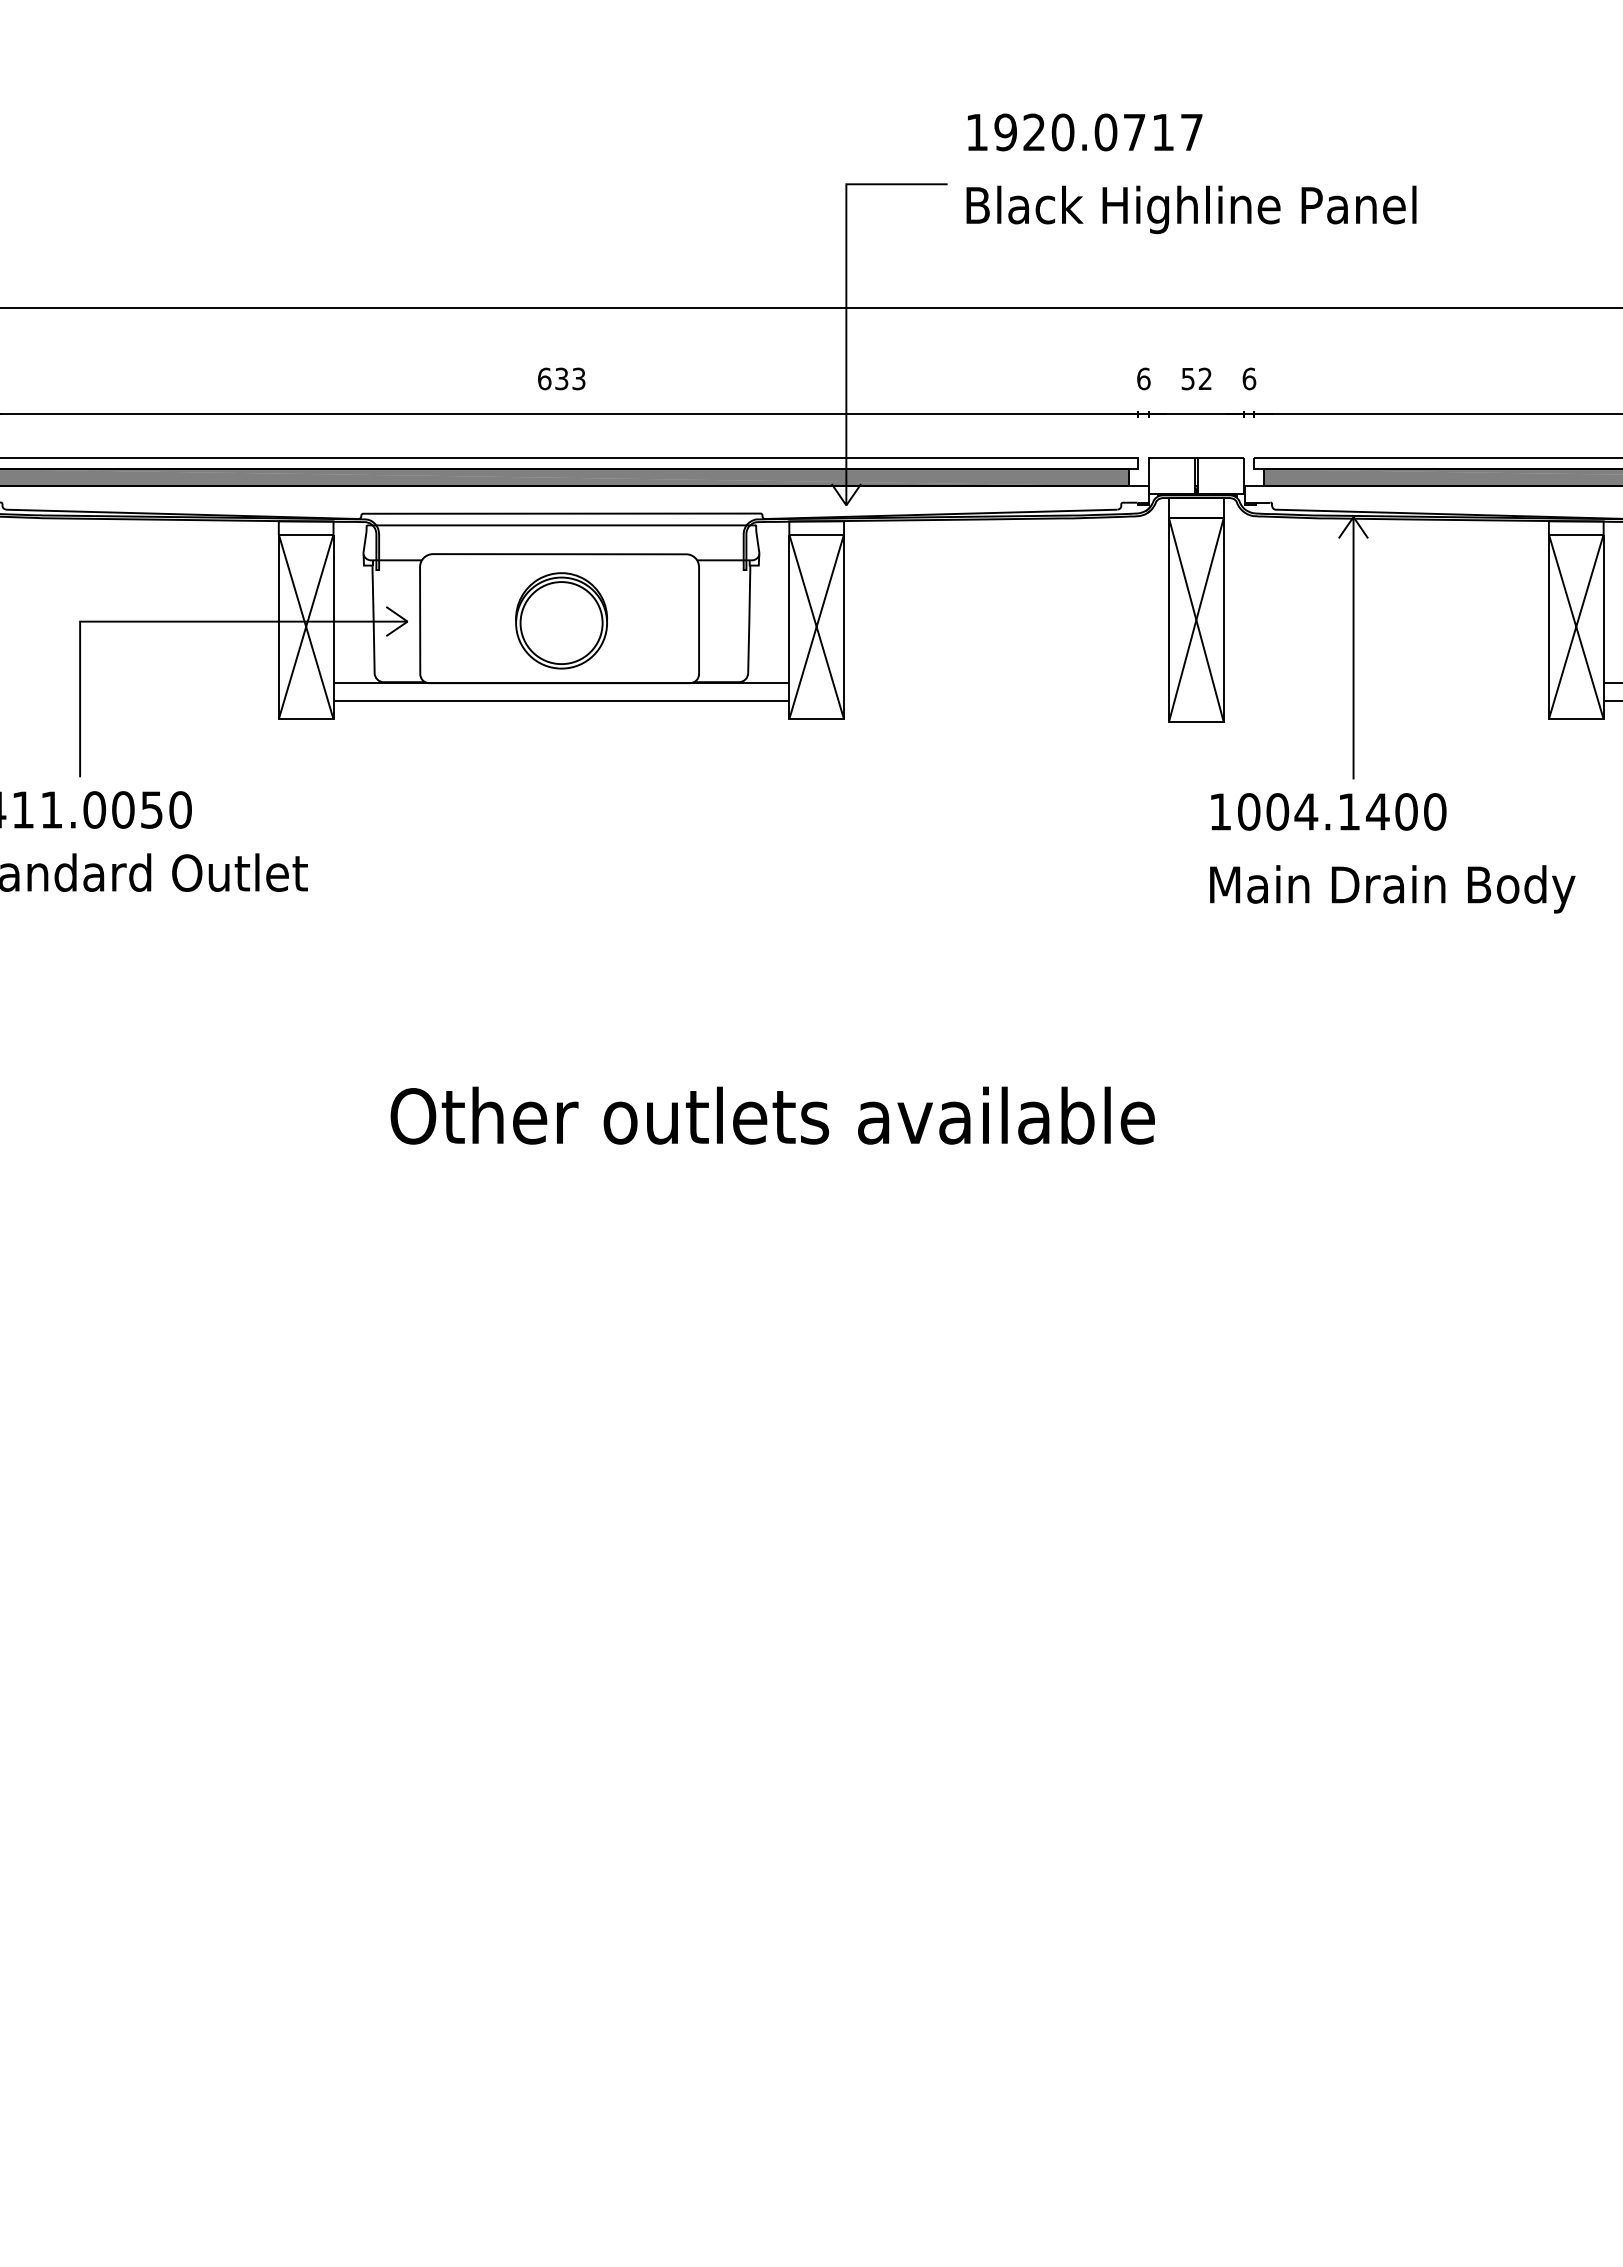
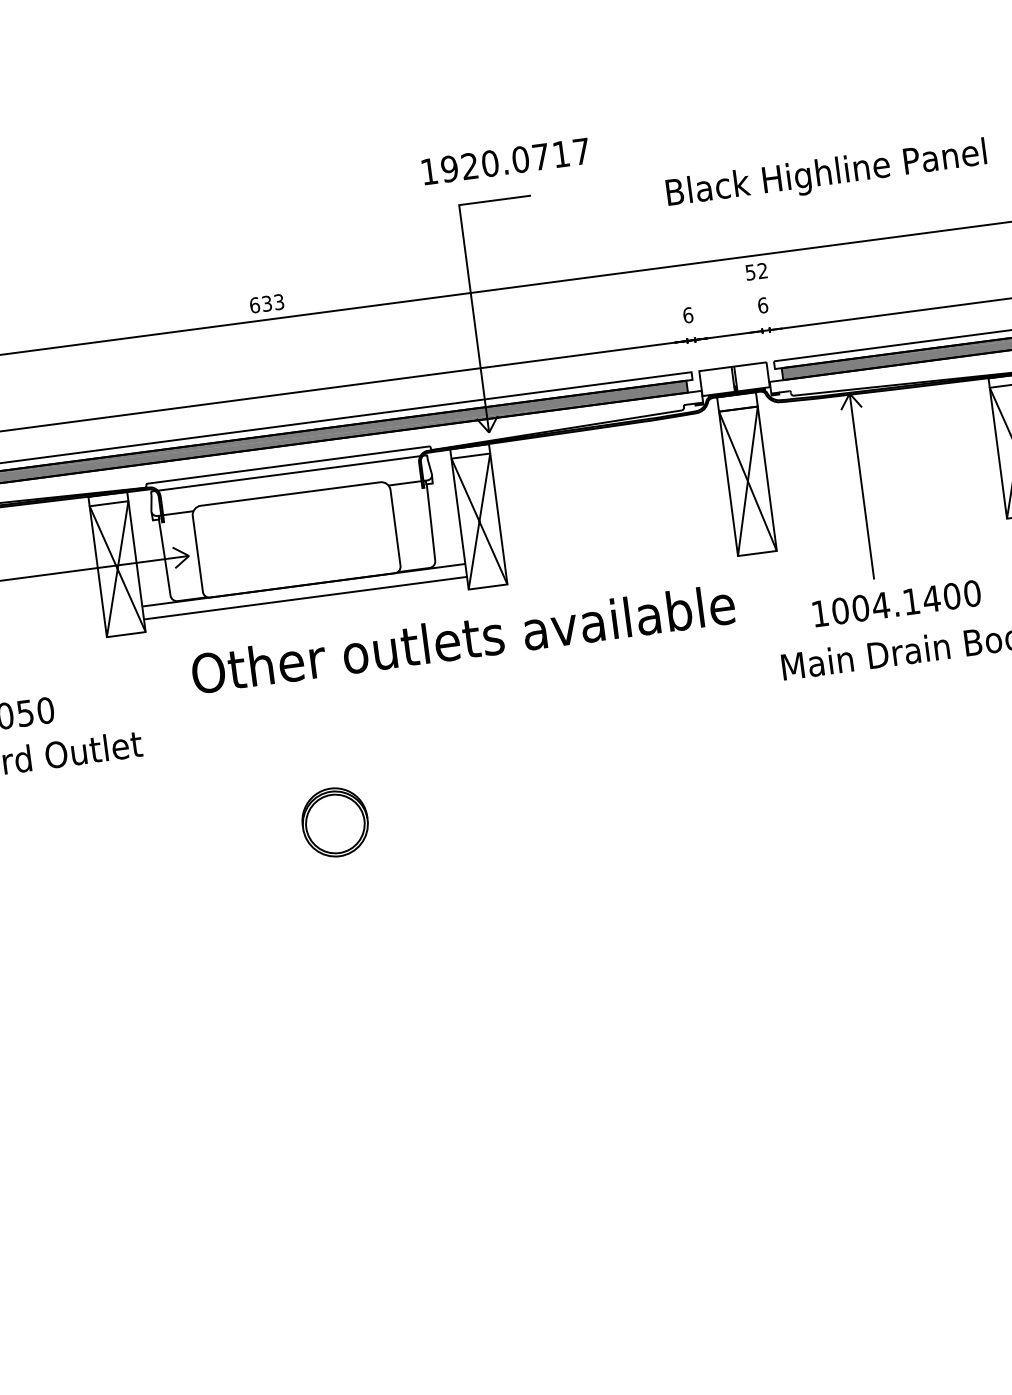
text: (1085, 132) -> (506, 161), moved
text: (1191, 209) -> (826, 174), moved
text: (561, 378) -> (266, 303), moved
text: (1196, 378) -> (756, 271), moved
part: (561, 620) -> (335, 822), moved
text: (1328, 811) -> (896, 603), moved
text: (772, 1115) -> (463, 638), moved

